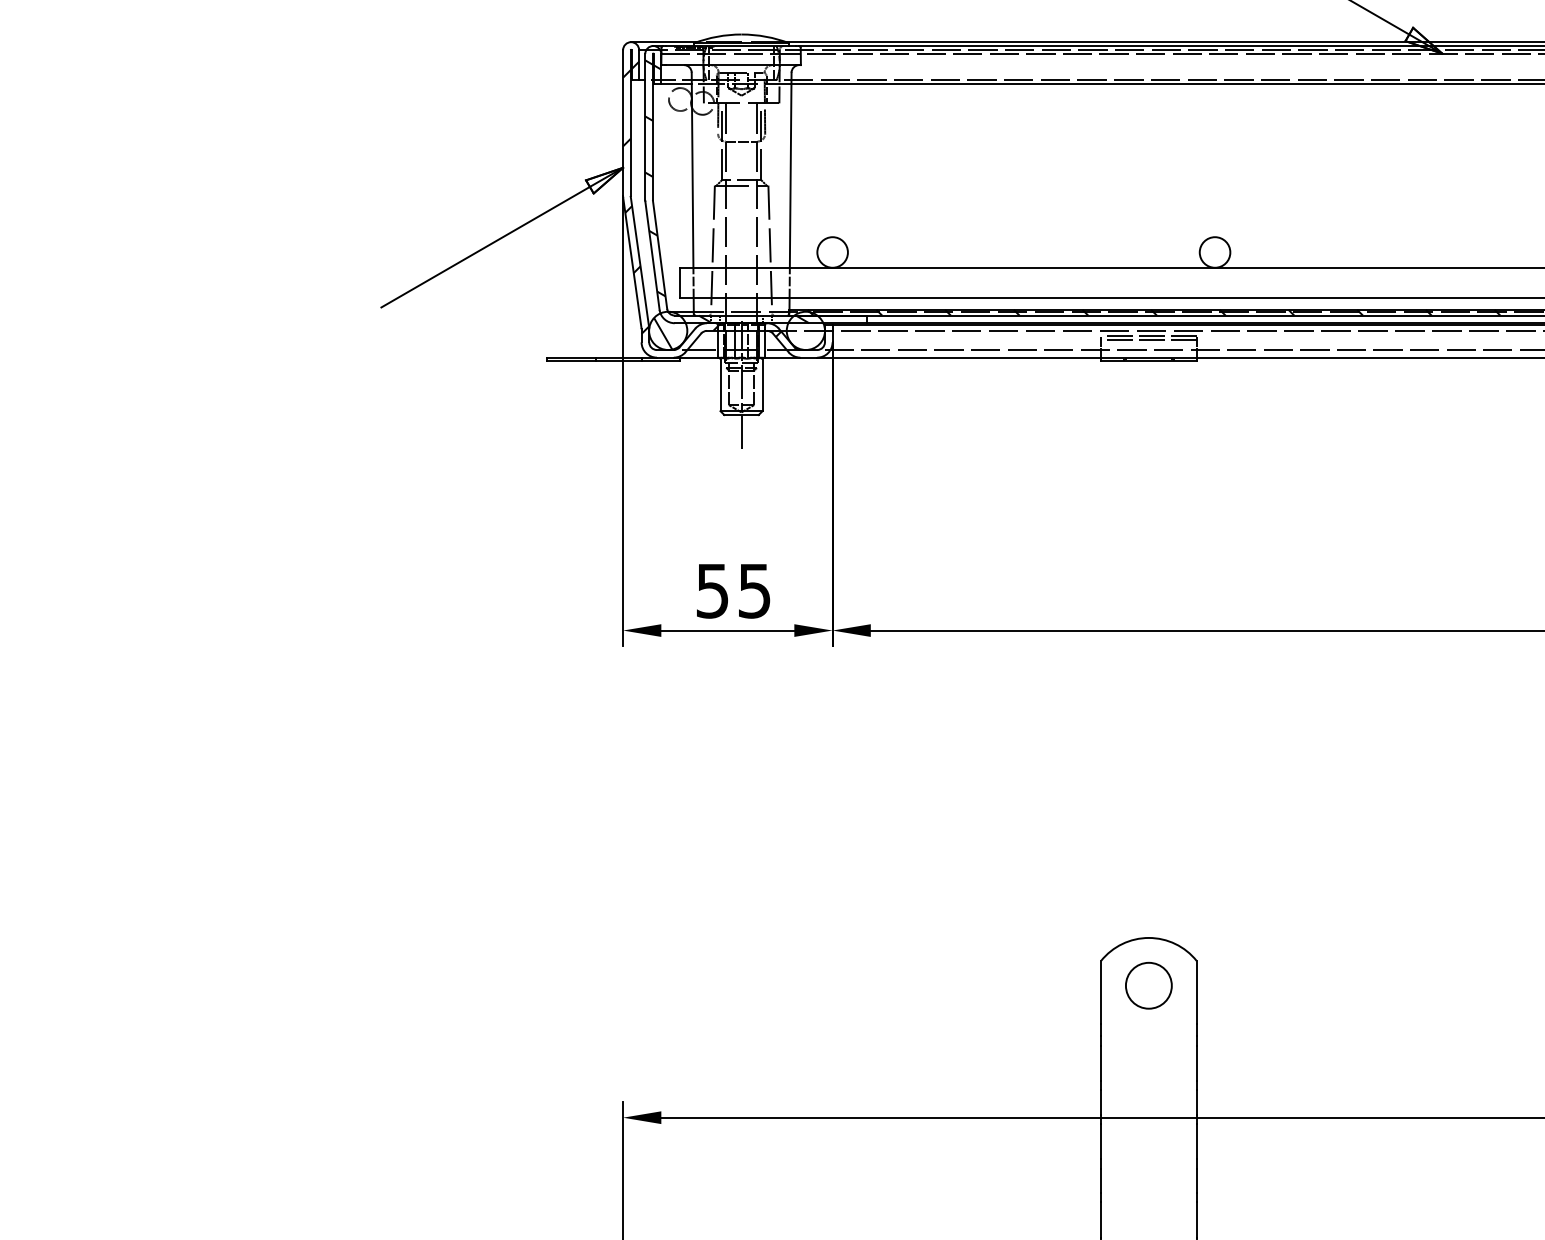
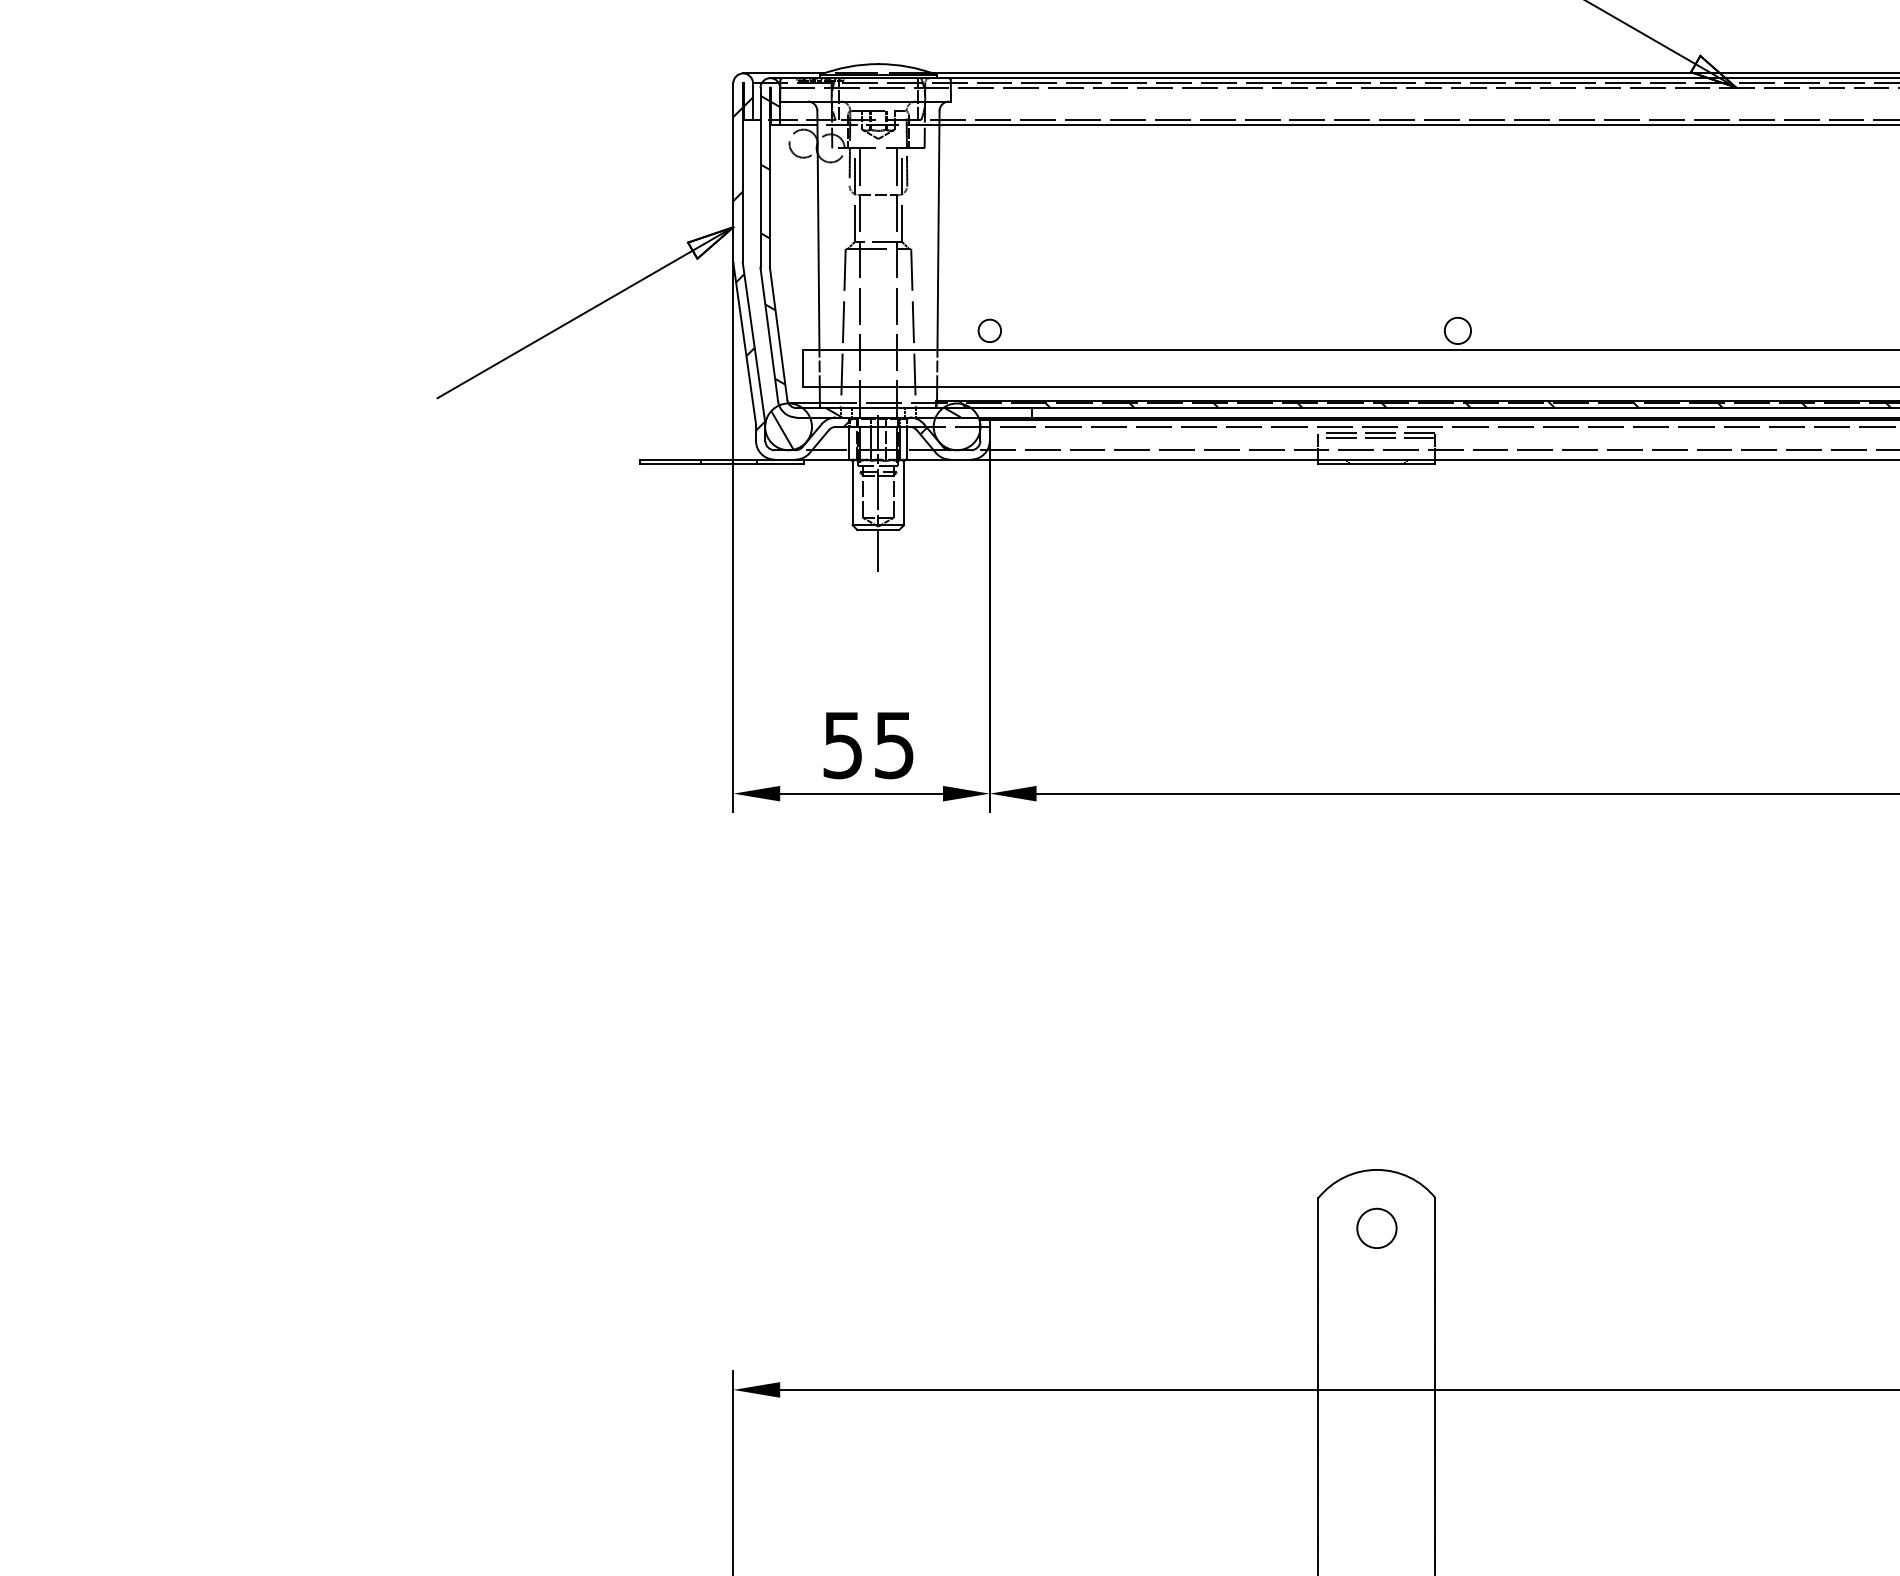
circle: (832, 252) -> (989, 330), size x0.6
circle: (1214, 252) -> (1457, 330), size x0.7
circle: (1148, 985) -> (1376, 1228), size x0.7

